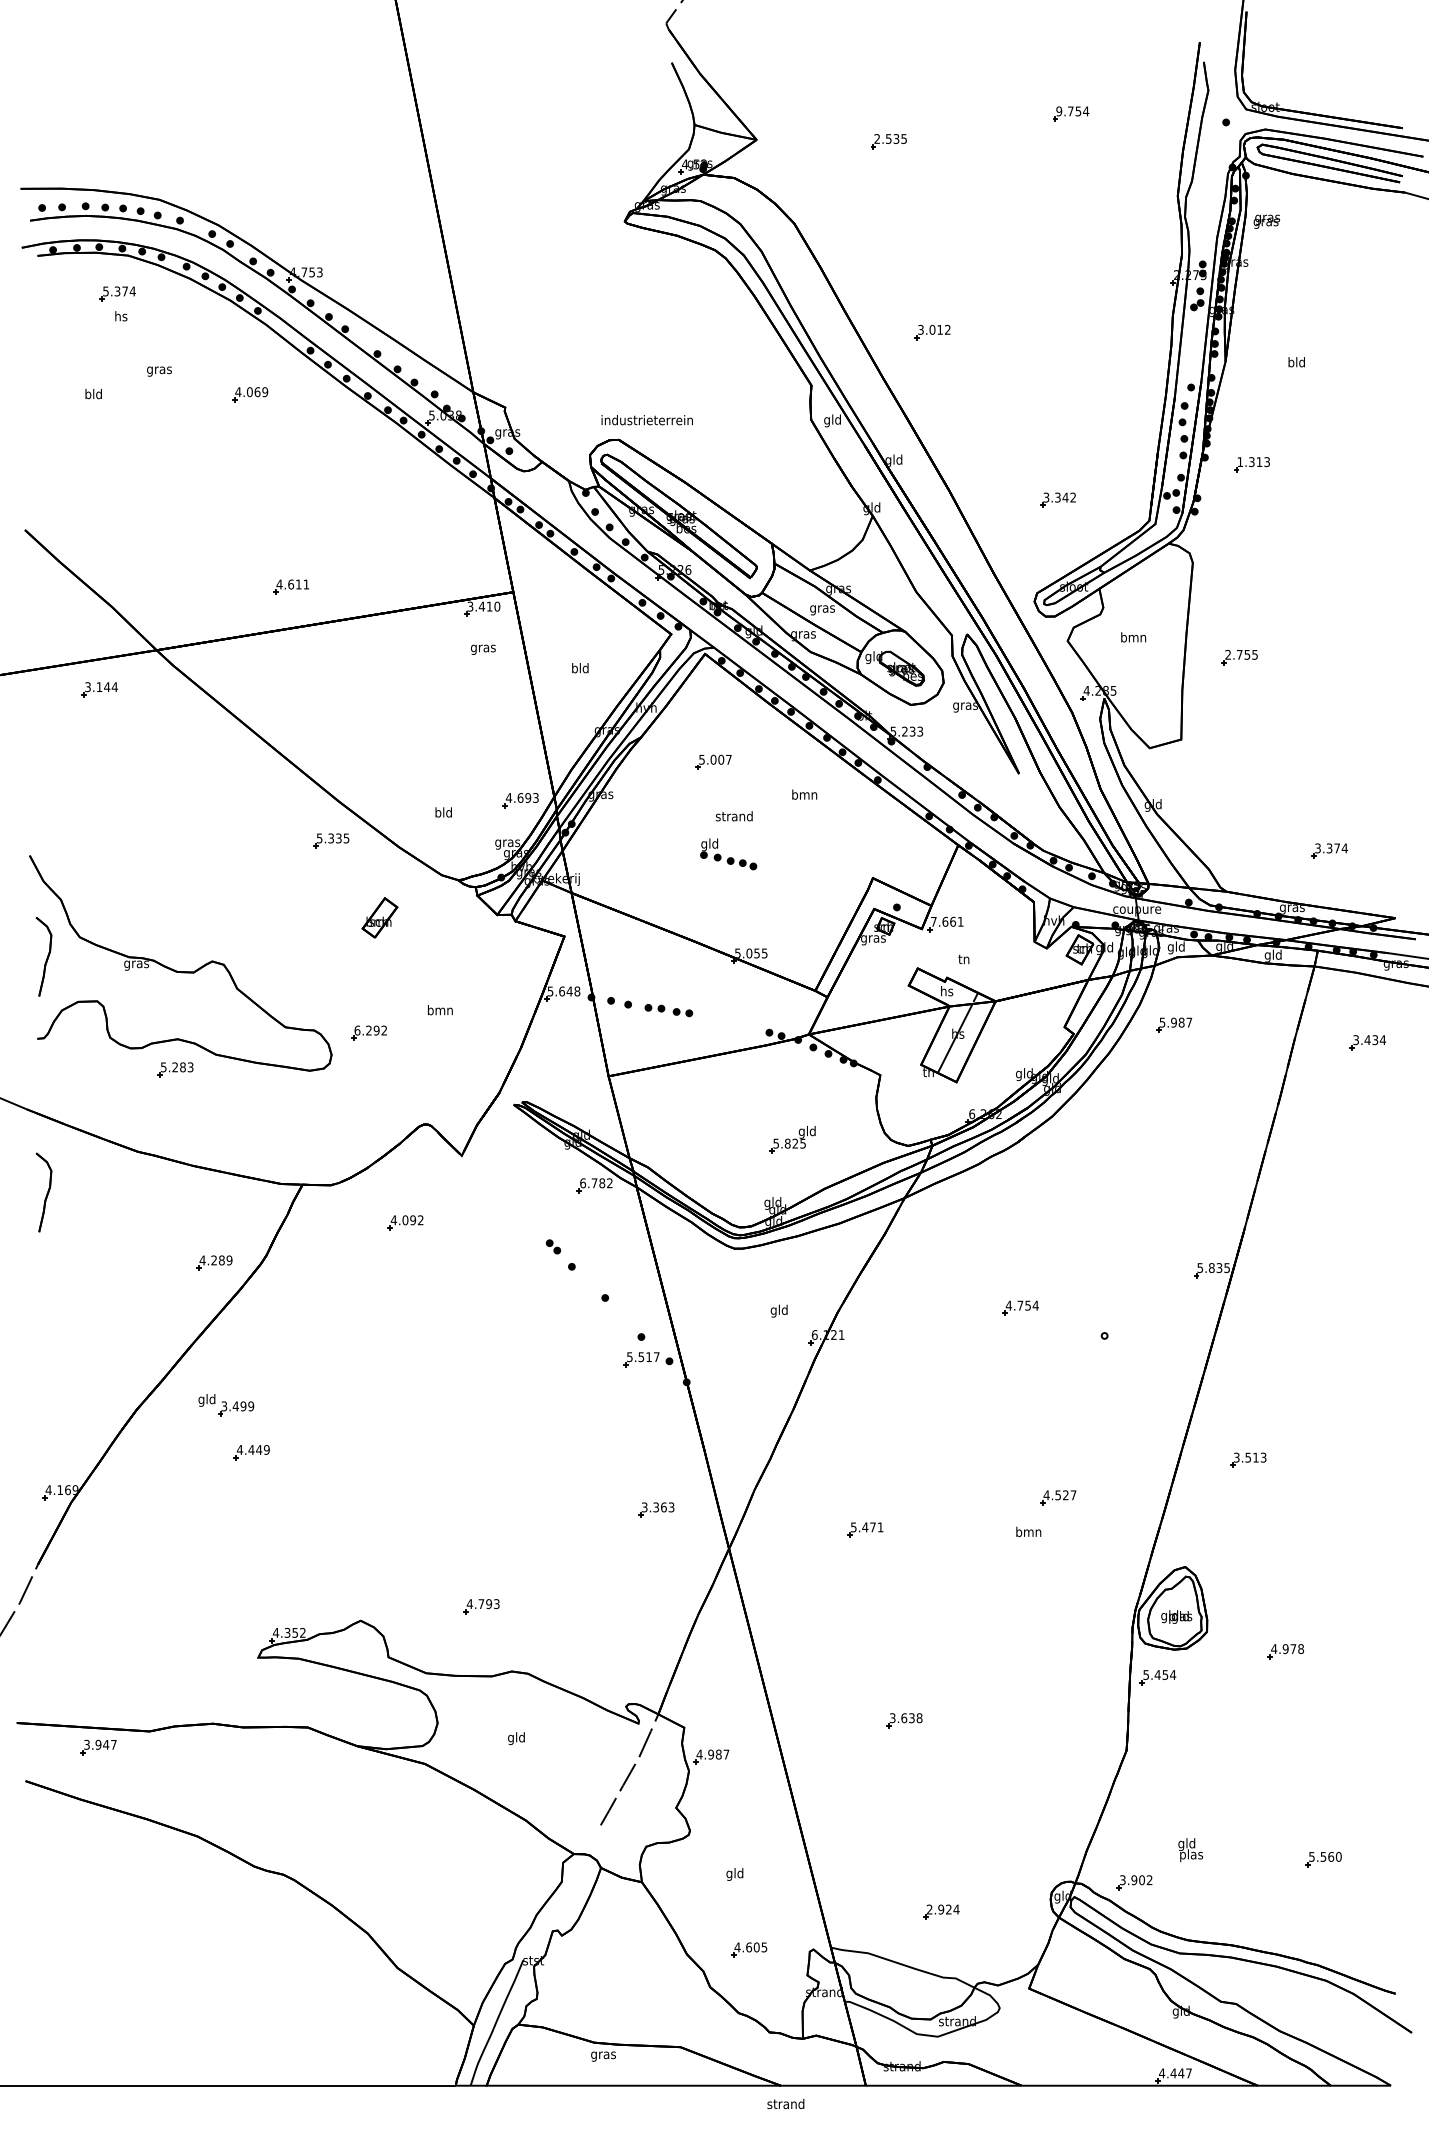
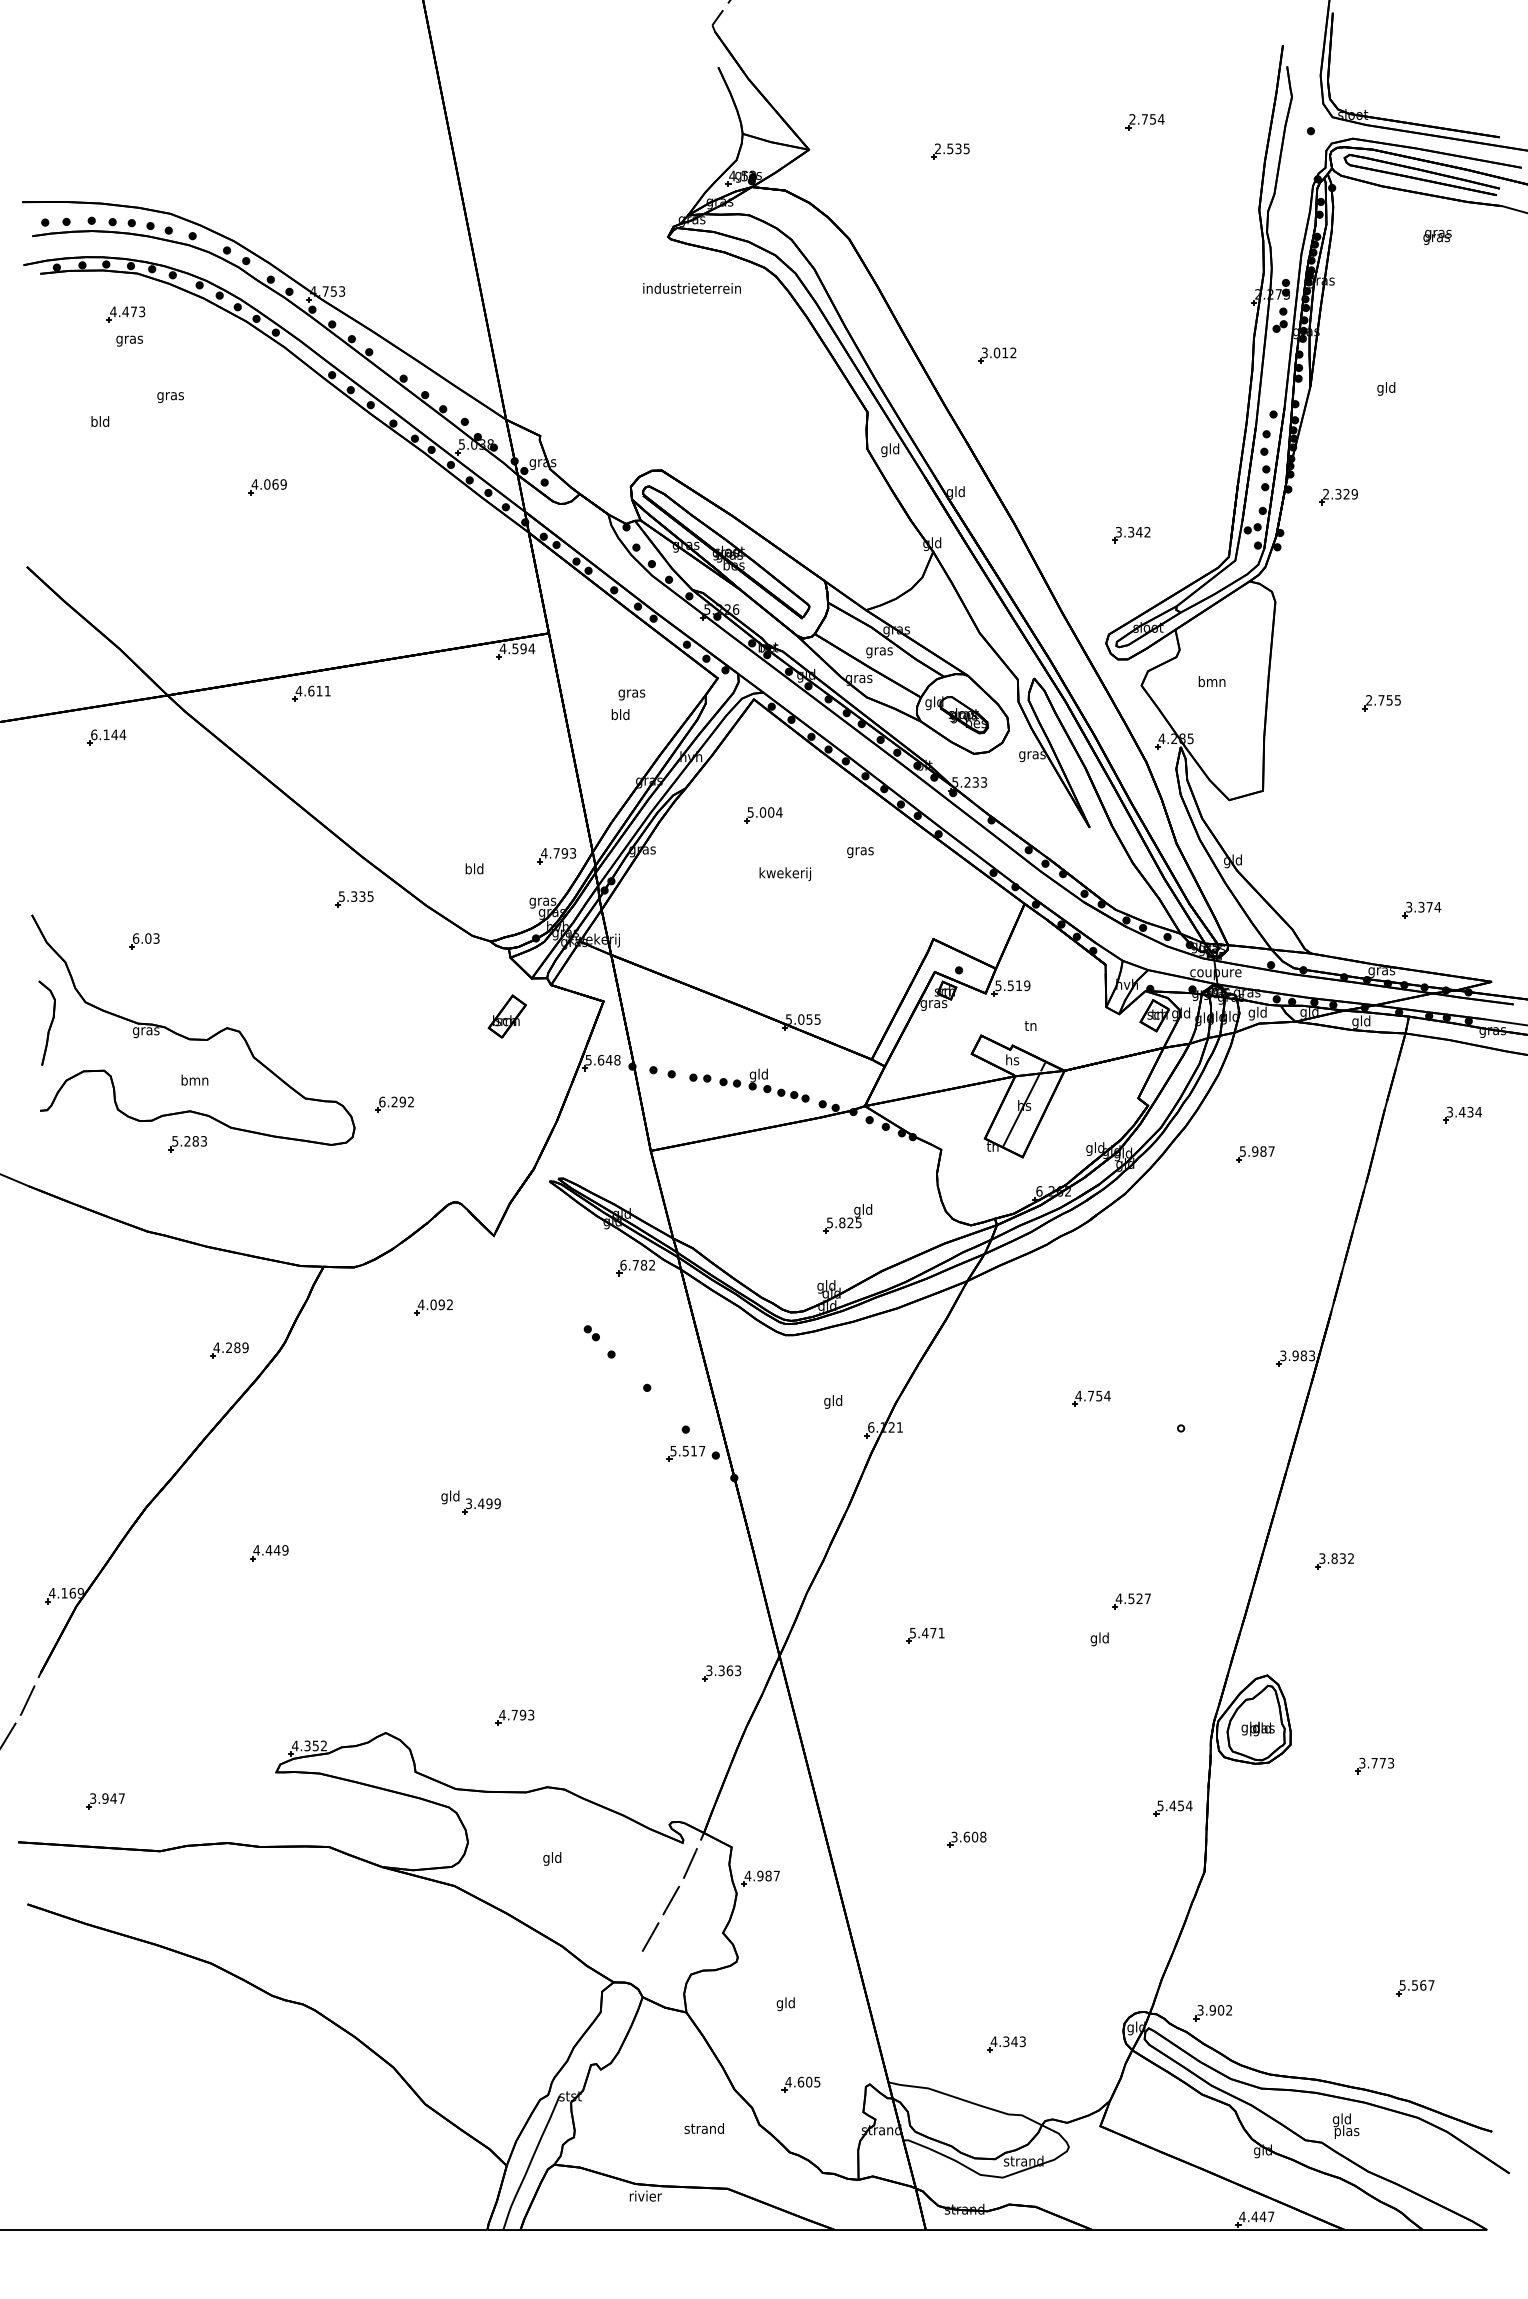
text: (1059, 111) -> (1132, 119), 9.754 -> 2.754
text: (1266, 220) -> (1437, 236), moved
text: (119, 291) -> (127, 311), 5.374 -> 4.473
text: (120, 317) -> (129, 339), hs -> gras
text: (1291, 363) -> (1380, 388), bld -> gld
part: (250, 394) -> (267, 487), moved
text: (646, 420) -> (691, 288), moved
text: (1253, 461) -> (1340, 493), 1.313 -> 2.329
part: (291, 586) -> (311, 693), moved
text: (483, 606) -> (517, 648), 3.410 -> 4.594
text: (482, 649) -> (631, 694), moved
part: (1239, 657) -> (1381, 703), moved
text: (88, 686) -> (94, 734), 3.144 -> 6.144
text: (728, 759) -> (779, 812), 5.007 -> 5.004
text: (804, 796) -> (860, 851), bmn -> gras
text: (520, 798) -> (556, 853), 4.693 -> 4.793
text: (734, 817) -> (785, 874), strand -> kwekerij
part: (728, 854) -> (778, 1085), moved
part: (135, 880) -> (144, 941), added
part: (379, 917) -> (506, 1016), moved
text: (946, 921) -> (1012, 985), 7.661 -> 5.519
text: (439, 1009) -> (194, 1079), moved
part: (1174, 1025) -> (1255, 1154), moved
part: (43, 1191) -> (46, 1274), removed
text: (1213, 1267) -> (1297, 1355), 5.835 -> 3.983
part: (225, 1405) -> (470, 1502), moved
text: (1255, 1457) -> (1342, 1558), 3.513 -> 3.832
part: (656, 1509) -> (721, 1673), moved
text: (1028, 1533) -> (1099, 1639), bmn -> gld
text: (1287, 1648) -> (1376, 1762), 4.978 -> 3.773
part: (1157, 1677) -> (1172, 1808), moved
text: (911, 1717) -> (974, 1836), 3.638 -> 3.608
part: (98, 1747) -> (105, 1801), moved
text: (1190, 1849) -> (1345, 2125), moved
text: (1338, 1856) -> (1431, 1985), 5.560 -> 5.567
text: (943, 1909) -> (1008, 2041), 2.924 -> 4.343
text: (603, 2055) -> (645, 2197), gras -> rivier
text: (785, 2103) -> (703, 2128), moved

